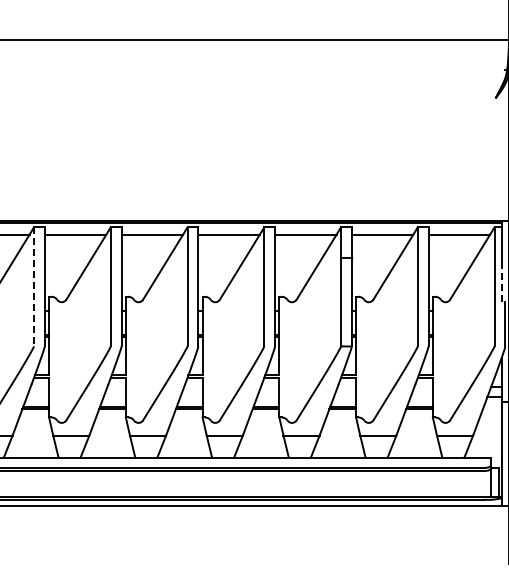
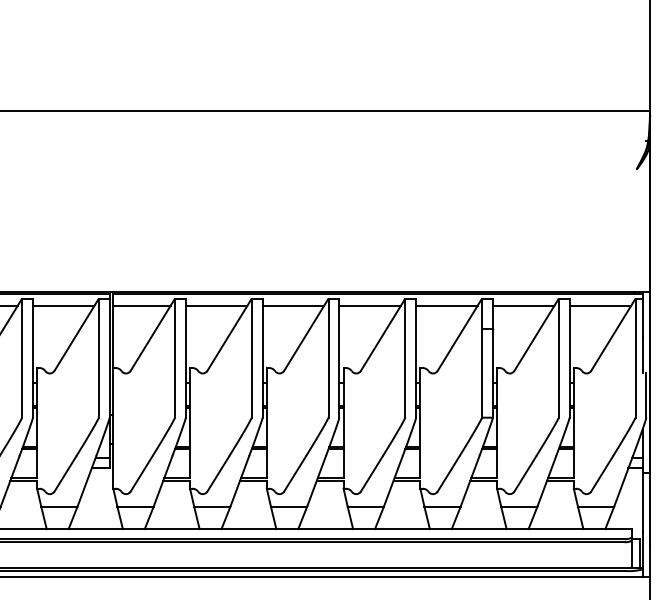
line: (501, 284) -> (642, 355), dashed -> solid
line: (33, 287) -> (174, 358), dashed -> solid

